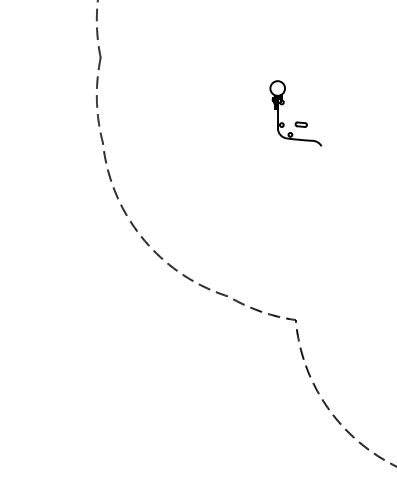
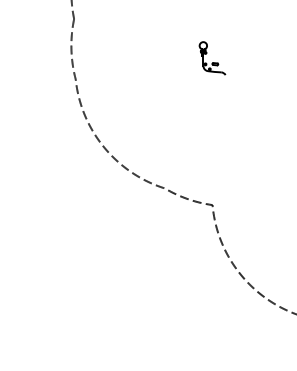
part: (295, 113) -> (212, 58), size x0.71

